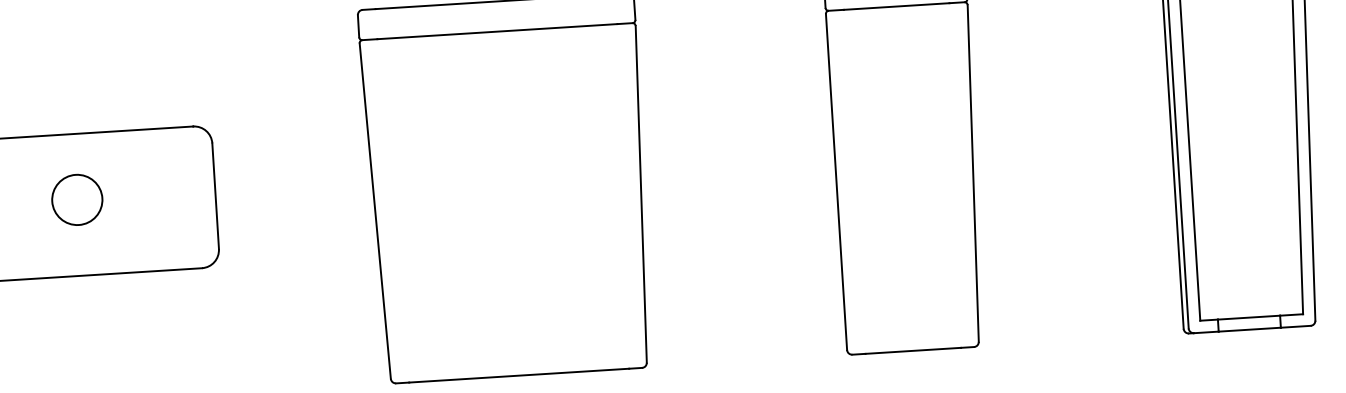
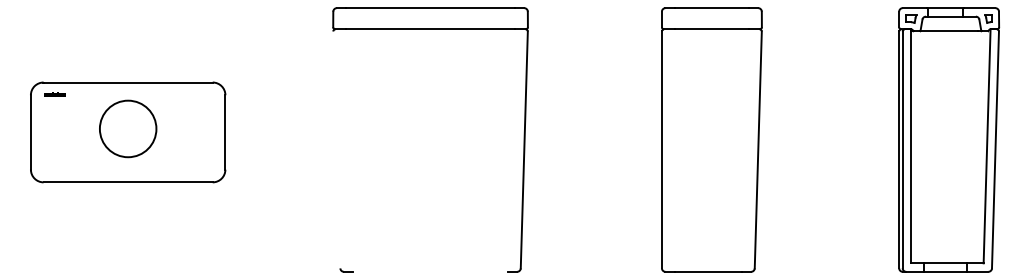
circle: (76, 199) -> (127, 128), size x1.6
line: (374, 210) -> (336, 149), removed
line: (519, 375) -> (430, 271), removed

